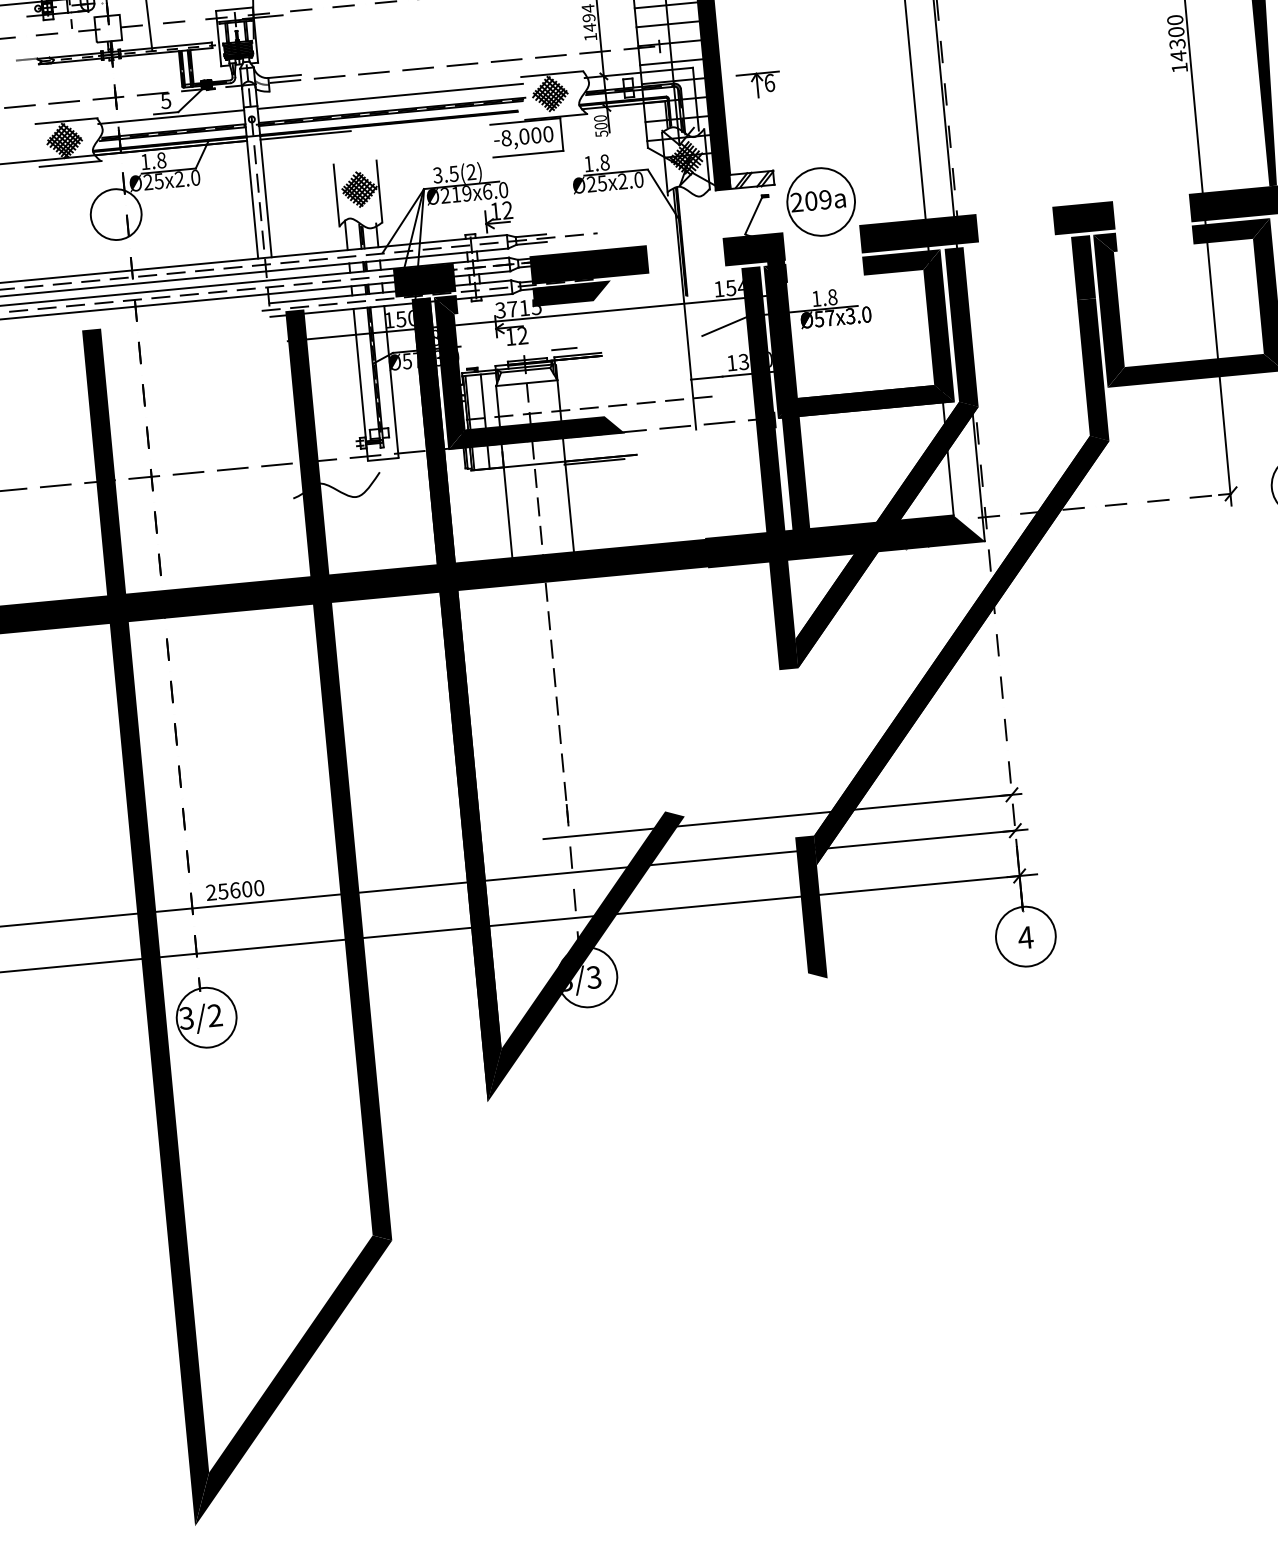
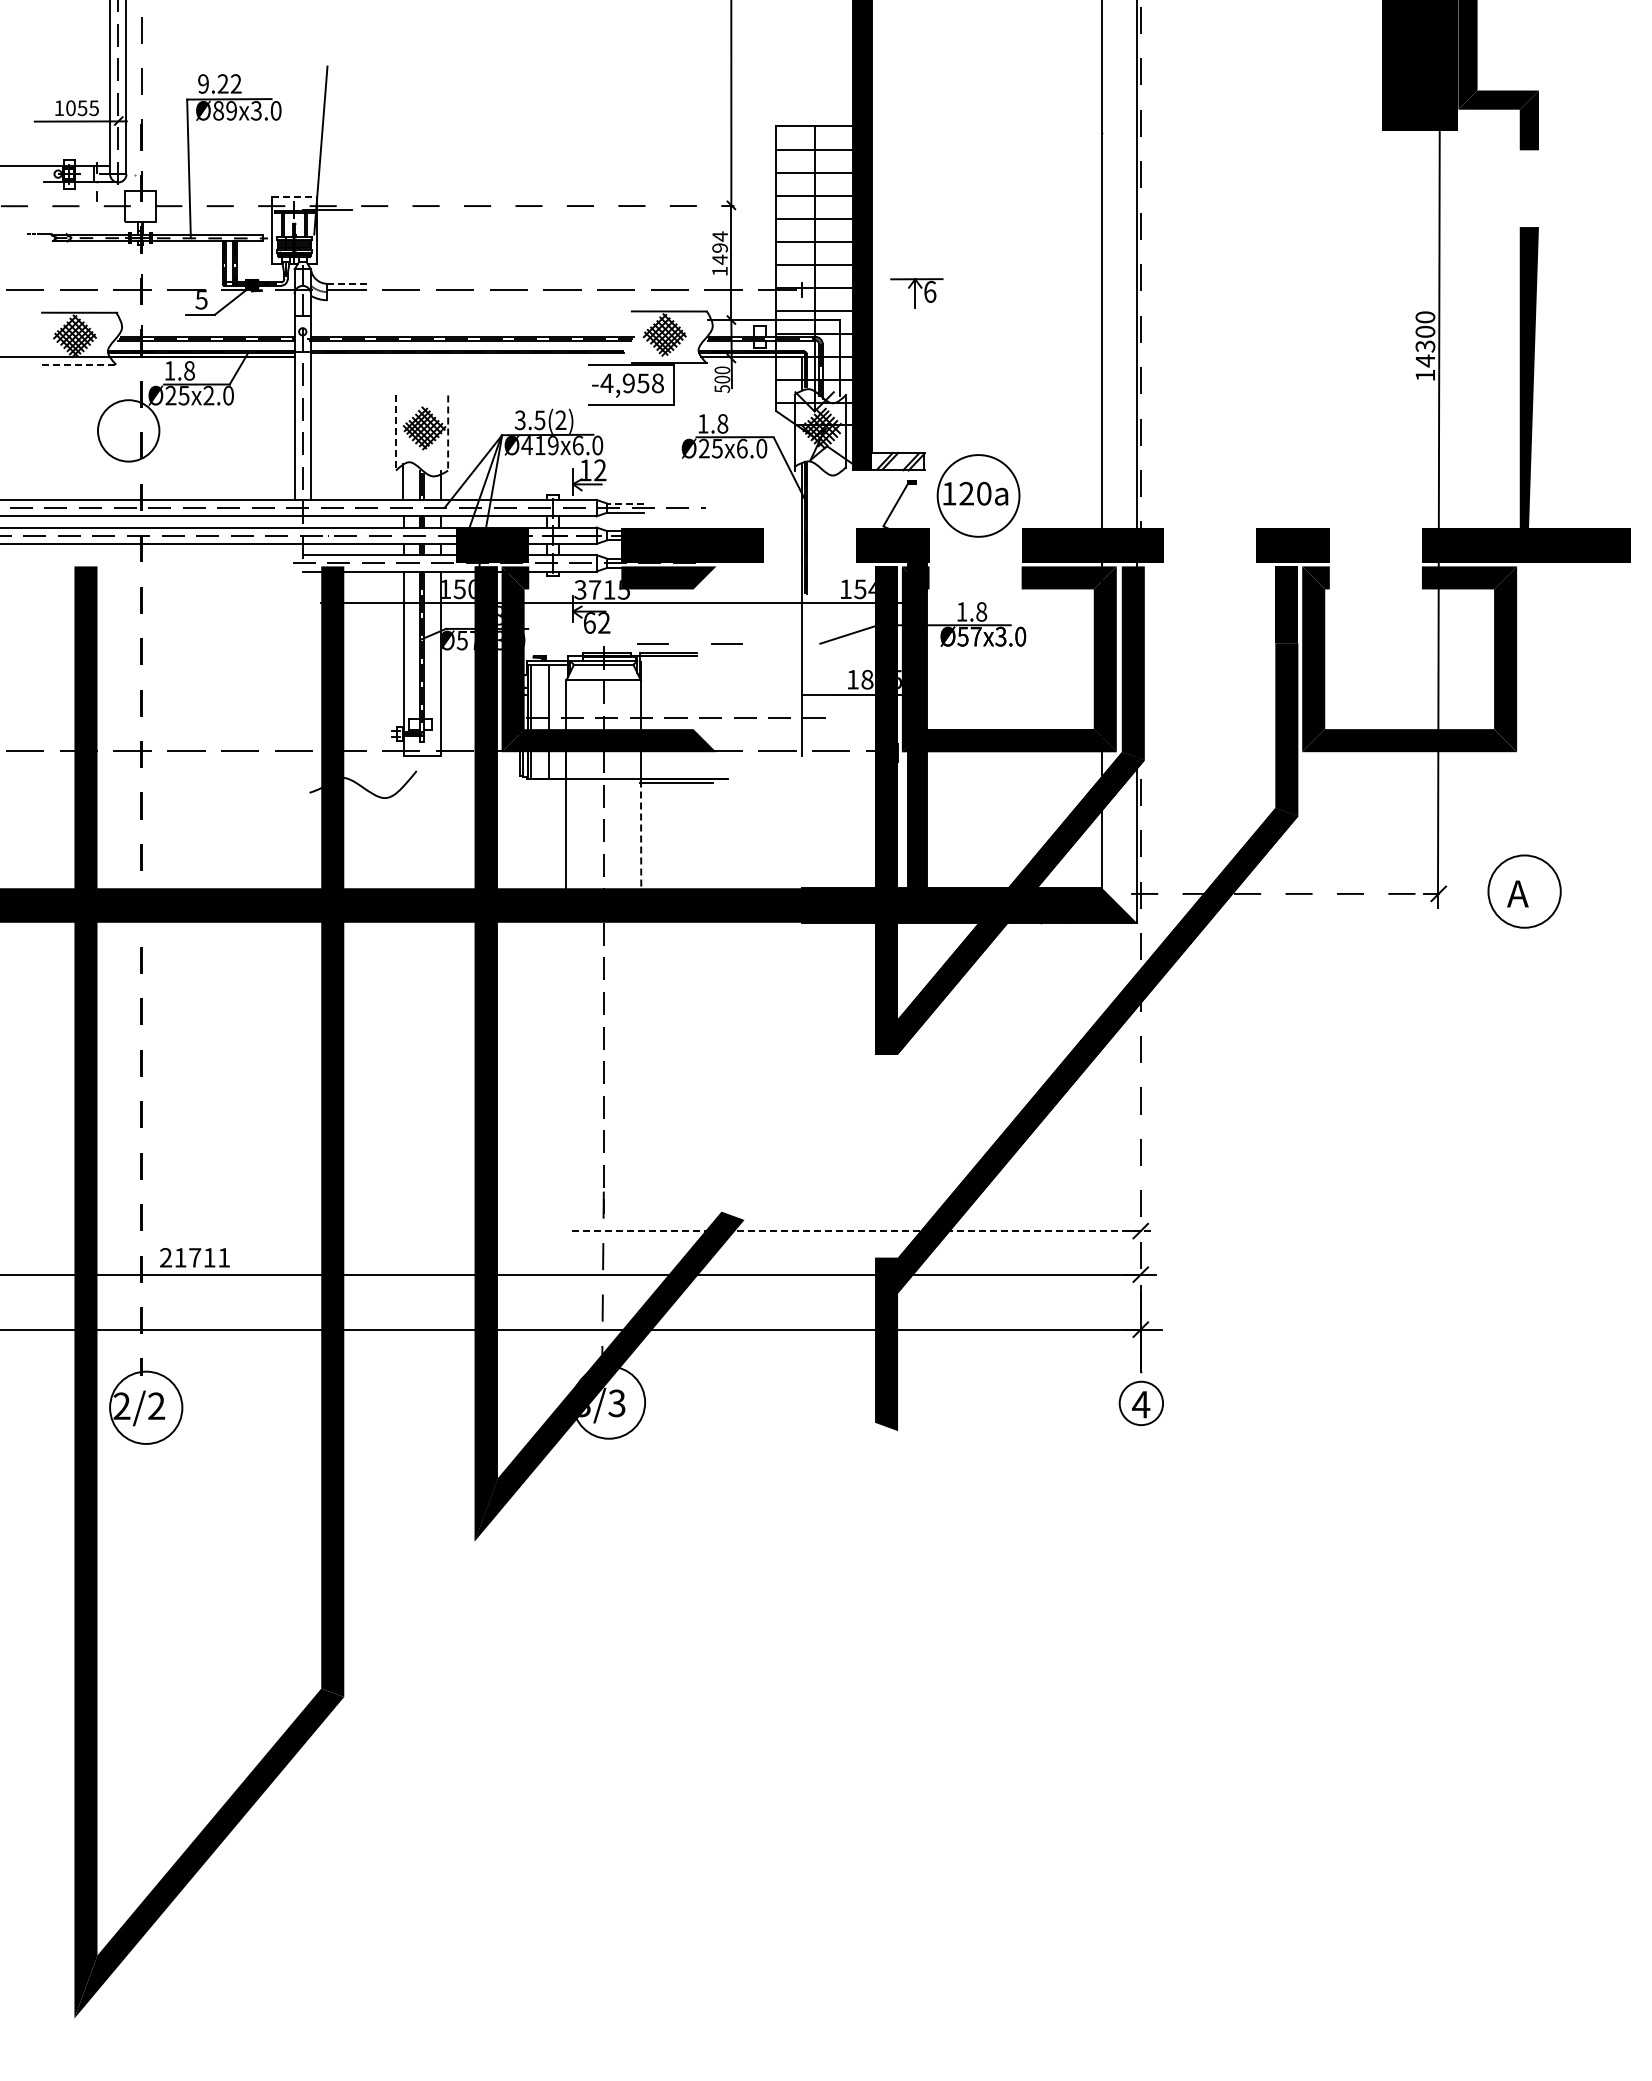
line: (234, 9) -> (294, 197), solid -> dashed
line: (284, 76) -> (347, 283), solid -> dashed
part: (758, 85) -> (916, 293), moved
line: (390, 96) -> (472, 319), removed
line: (170, 116) -> (205, 319), removed
line: (305, 135) -> (365, 357), removed
text: (526, 136) -> (631, 383), -8,000 -> -4,958
line: (70, 163) -> (79, 364), solid -> dashed
text: (622, 181) -> (741, 448), 2.0 -> 6.0
line: (379, 191) -> (448, 433), solid -> dashed
line: (336, 195) -> (396, 433), solid -> dashed
text: (444, 195) -> (526, 445), Ø219 -> Ø419
text: (811, 200) -> (966, 493), 209a -> 120a
line: (530, 235) -> (624, 503), solid -> dashed
text: (510, 336) -> (589, 622), 12 -> 62
line: (625, 343) -> (726, 643), added
text: (755, 360) -> (881, 679), 1390 -> 1825
line: (569, 507) -> (641, 834), solid -> dashed
line: (782, 816) -> (862, 1231), solid -> dashed
text: (241, 889) -> (202, 1257), 25600 -> 21711
circle: (1025, 936) -> (1141, 1403), size x0.6
text: (186, 1018) -> (121, 1406), 3/2 -> 2/2

